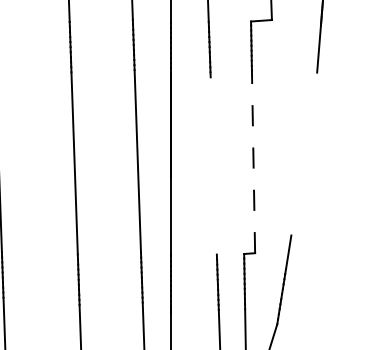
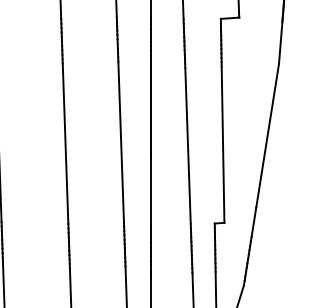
line: (304, 153) -> (267, 135), added
line: (253, 164) -> (222, 144), dashed -> solid
line: (213, 165) -> (187, 145), added

